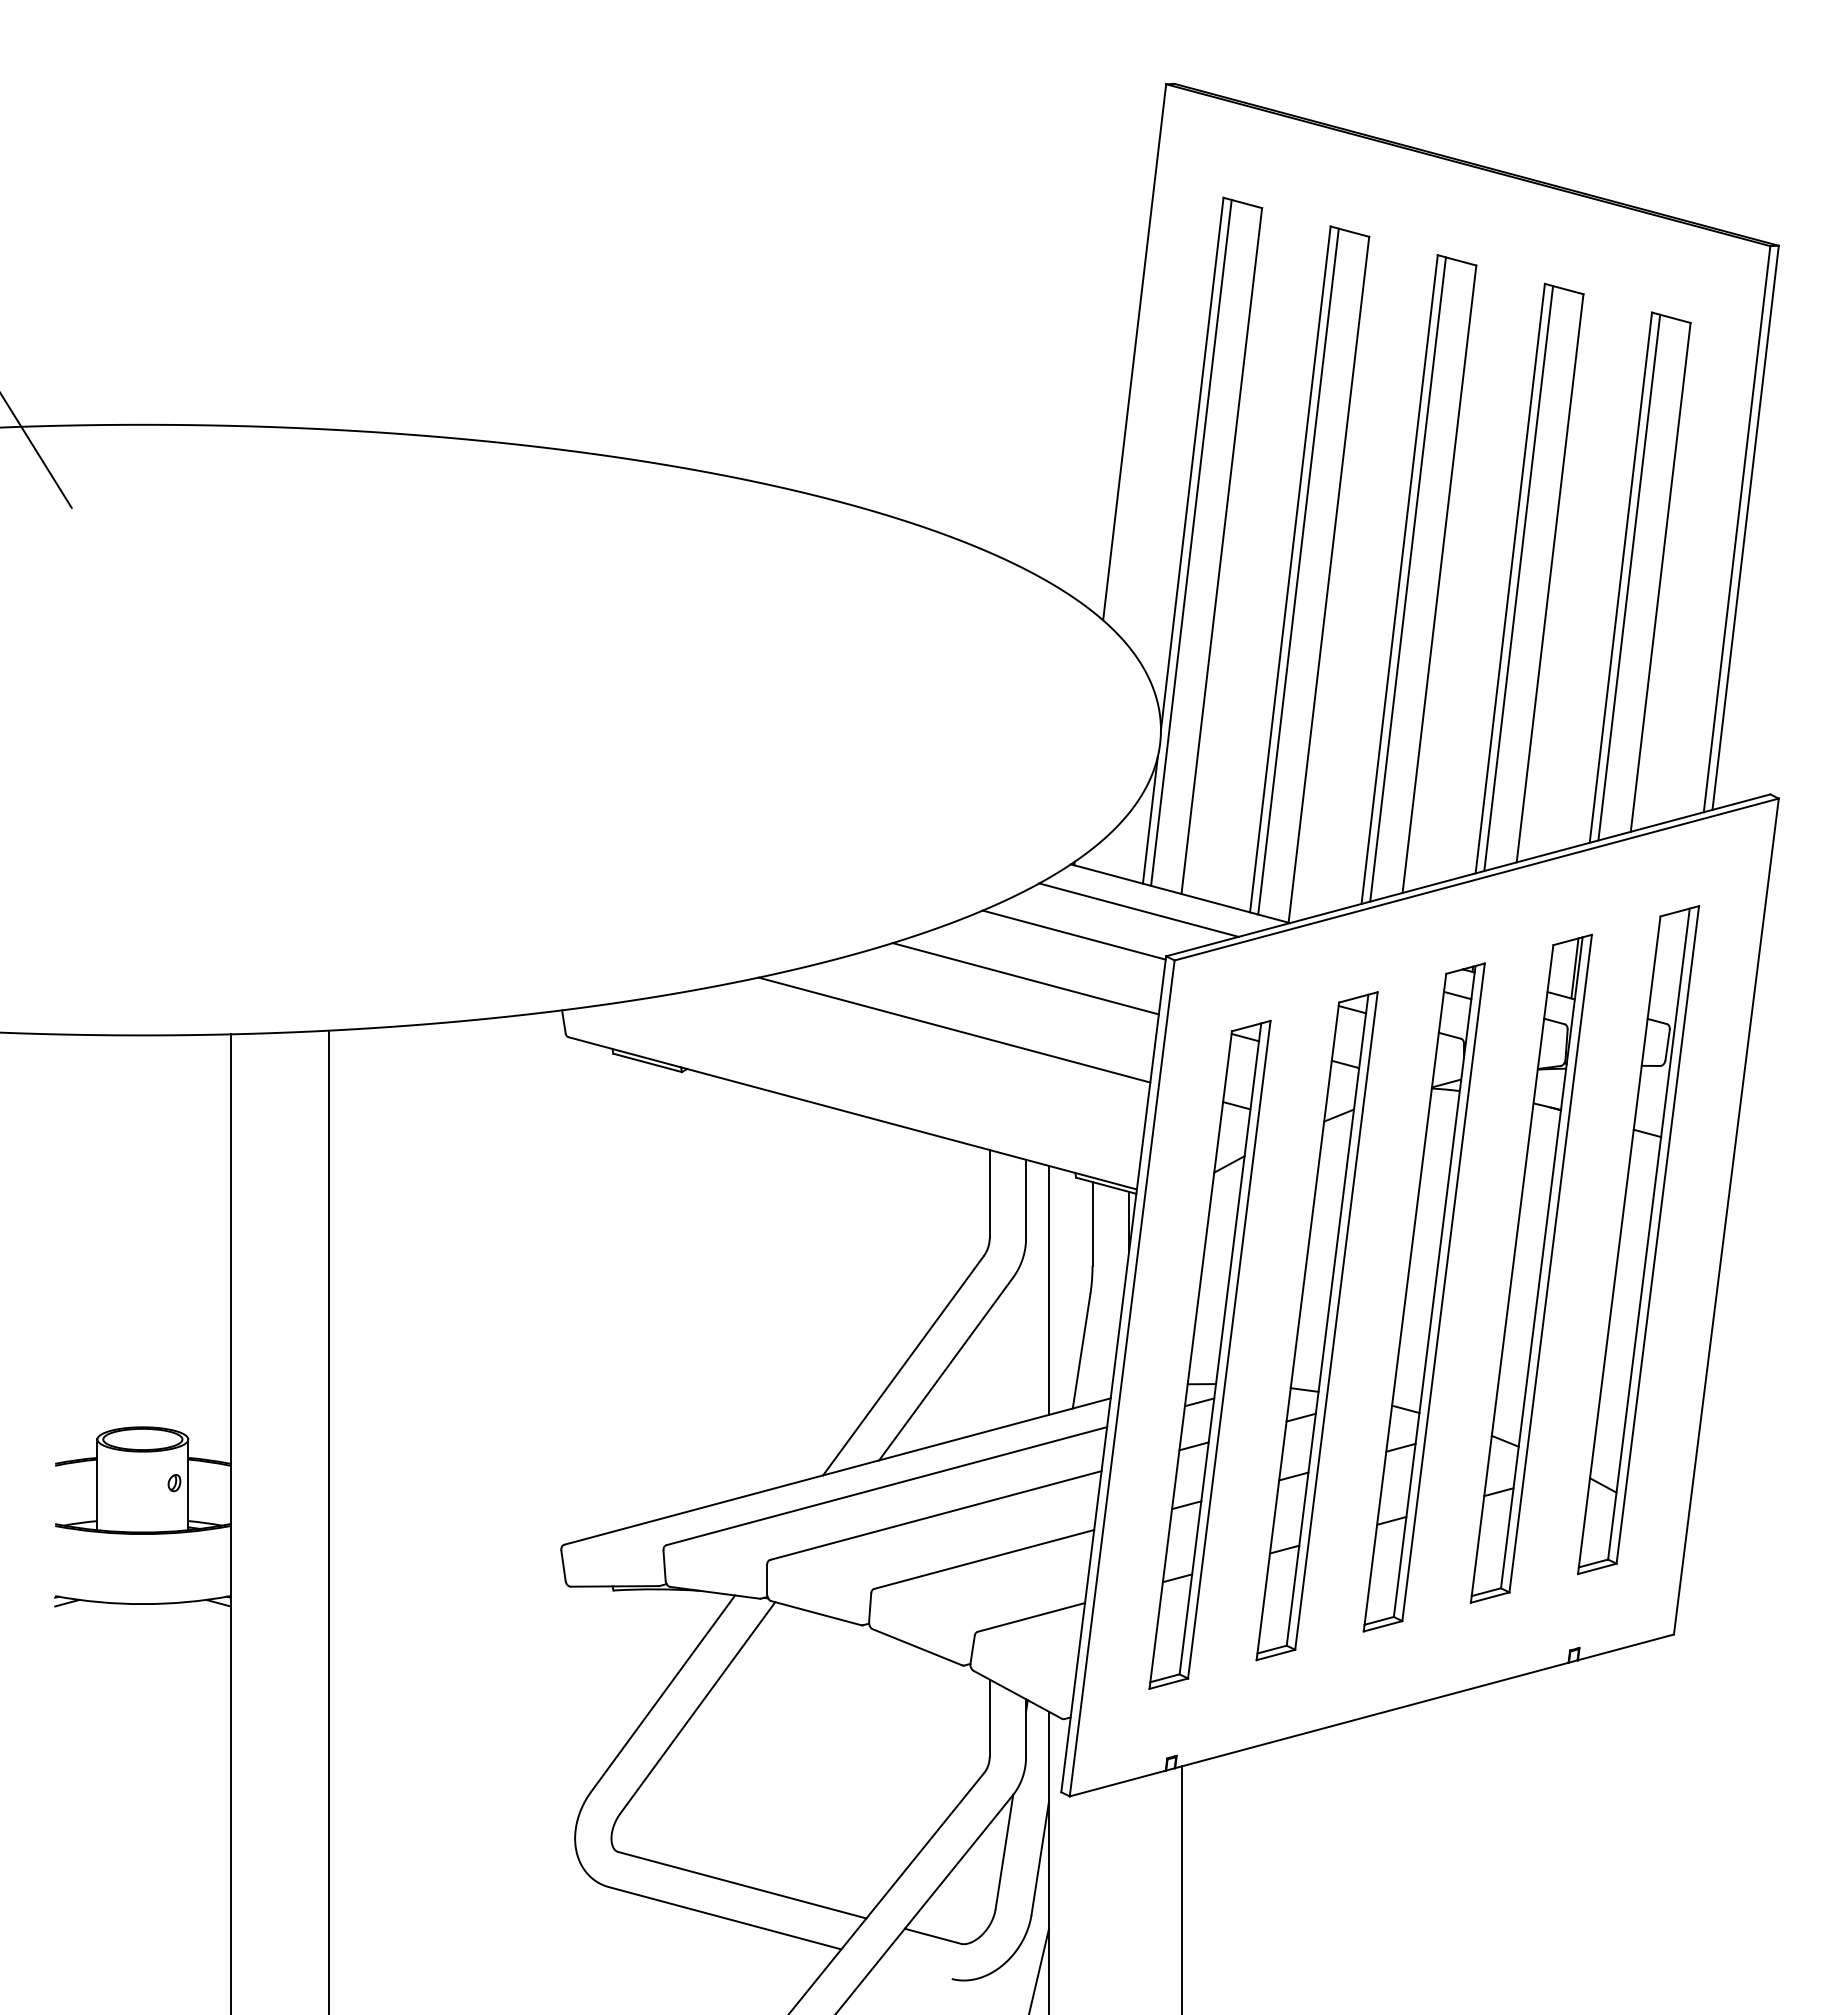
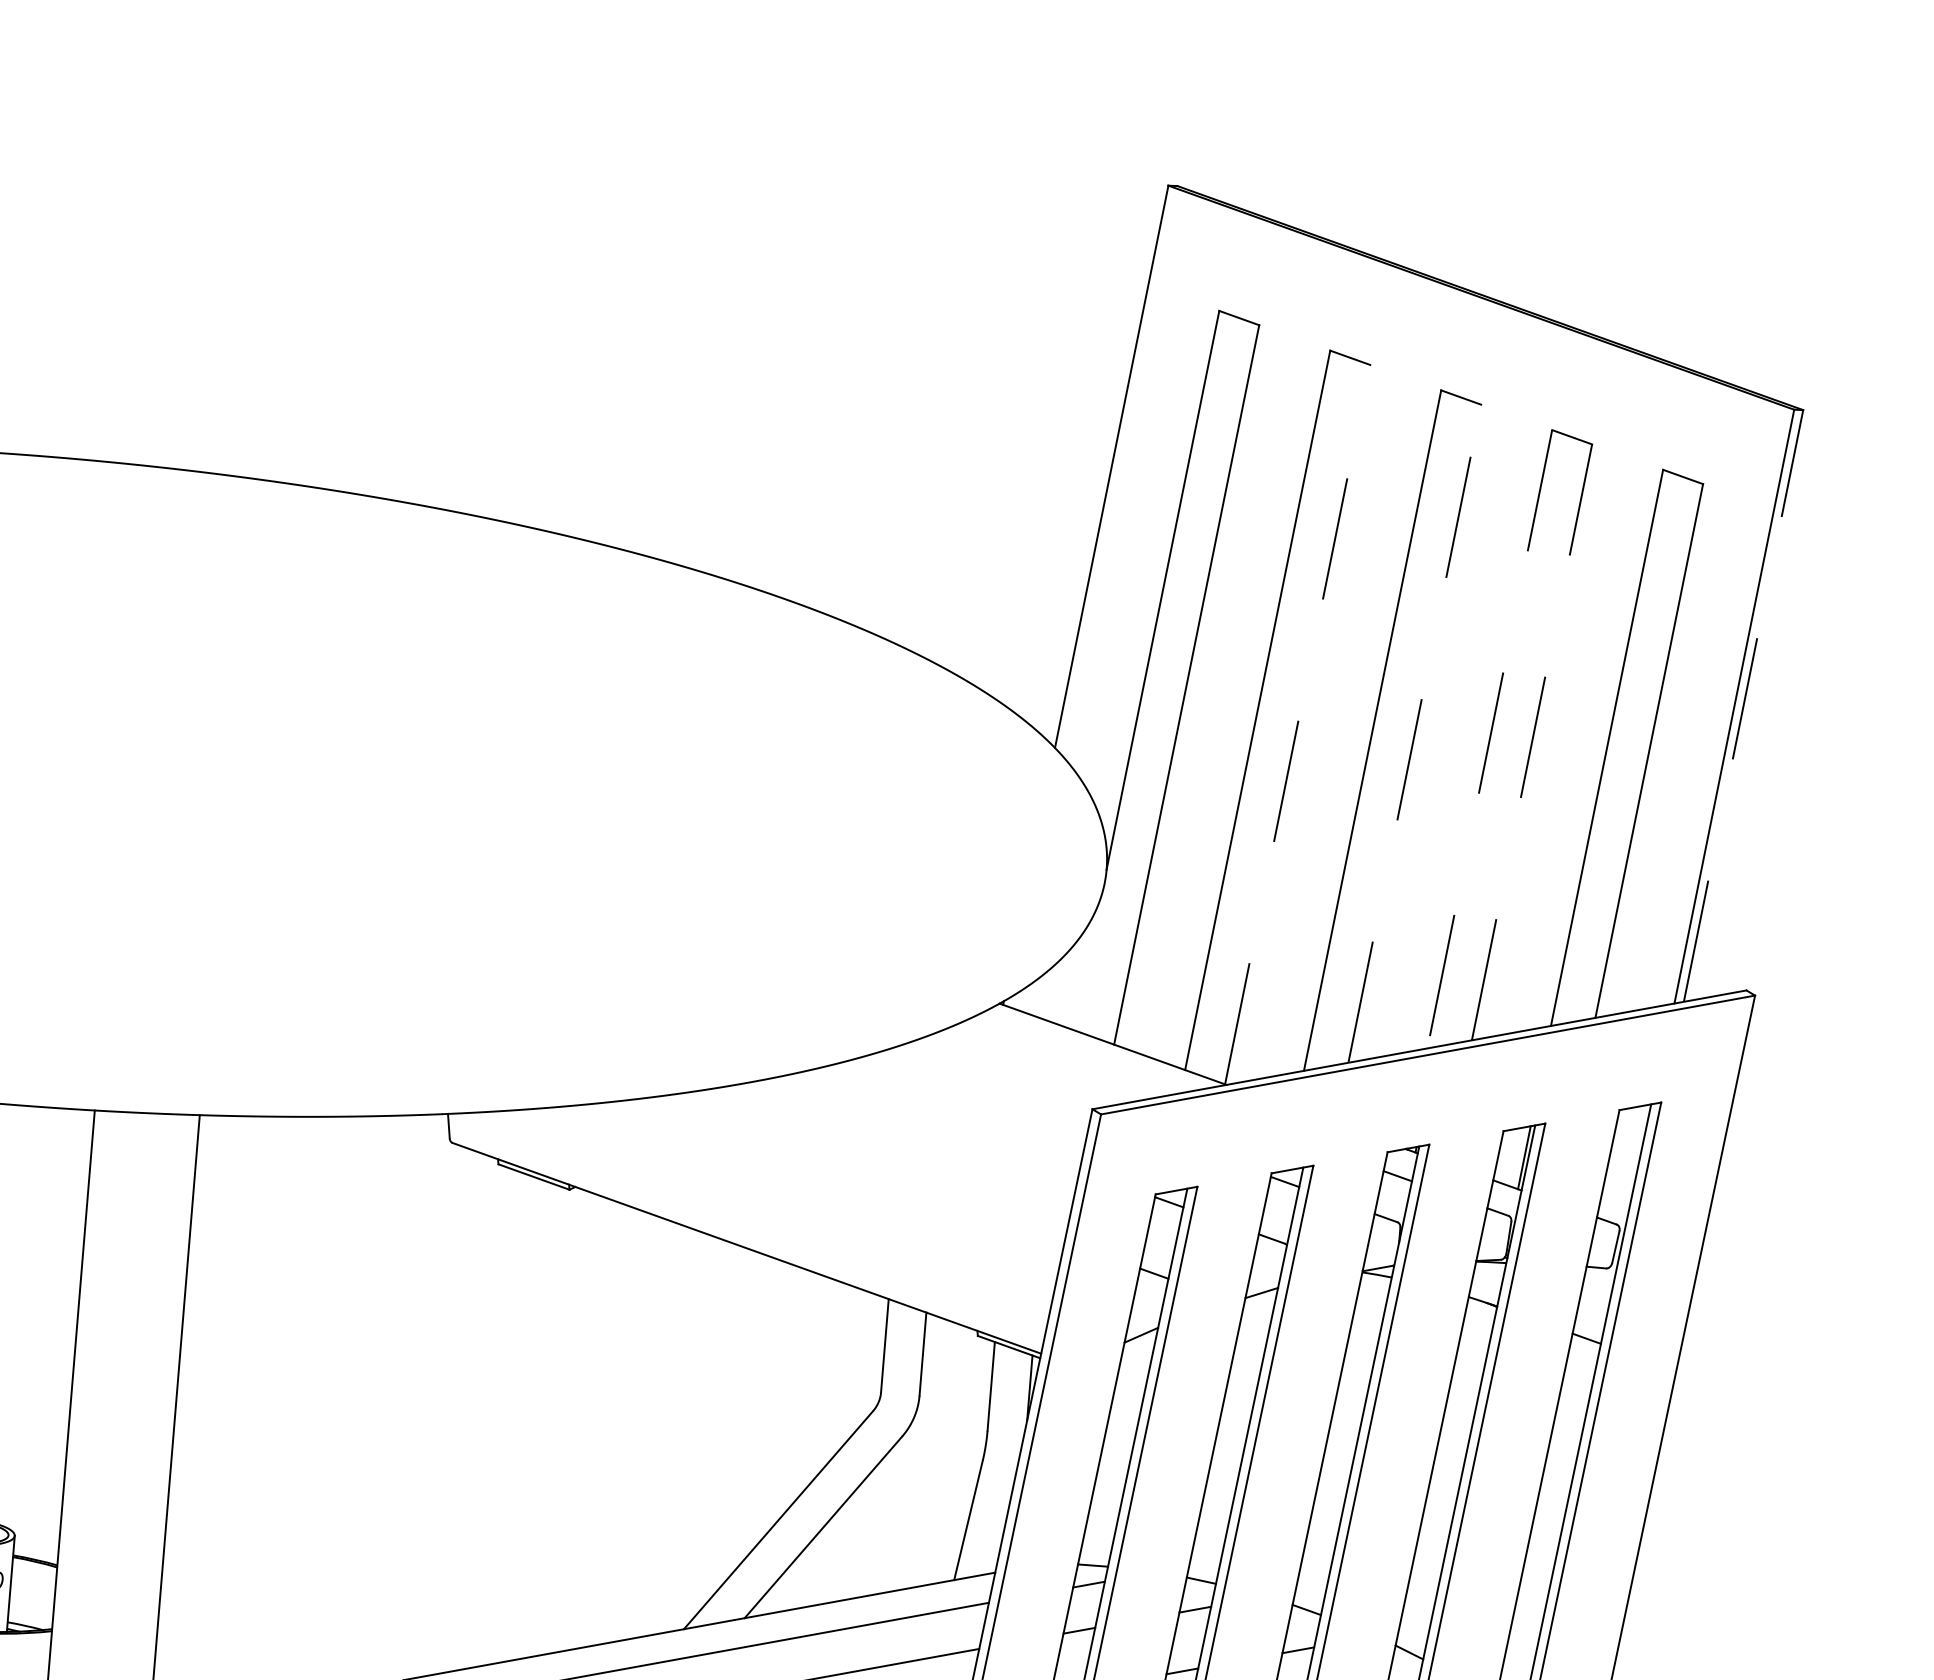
line: (1745, 527) -> (1743, 705), solid -> dashed
line: (1191, 542) -> (1155, 673), removed
line: (1298, 571) -> (1266, 713), removed
line: (1550, 577) -> (1532, 741), solid -> dashed
line: (1629, 577) -> (1616, 748), removed
line: (1510, 578) -> (1490, 739), solid -> dashed
line: (1518, 578) -> (1498, 739), removed
line: (1328, 579) -> (1297, 724), solid -> dashed
line: (1407, 579) -> (1380, 731), removed
line: (1439, 579) -> (1414, 734), solid -> dashed
line: (1149, 819) -> (1086, 962), removed
line: (1138, 909) -> (1067, 1057), removed
line: (1073, 934) -> (996, 1078), removed
line: (1025, 978) -> (941, 1120), removed
line: (954, 1029) -> (861, 1168), removed
line: (1049, 1289) -> (939, 1452), removed

